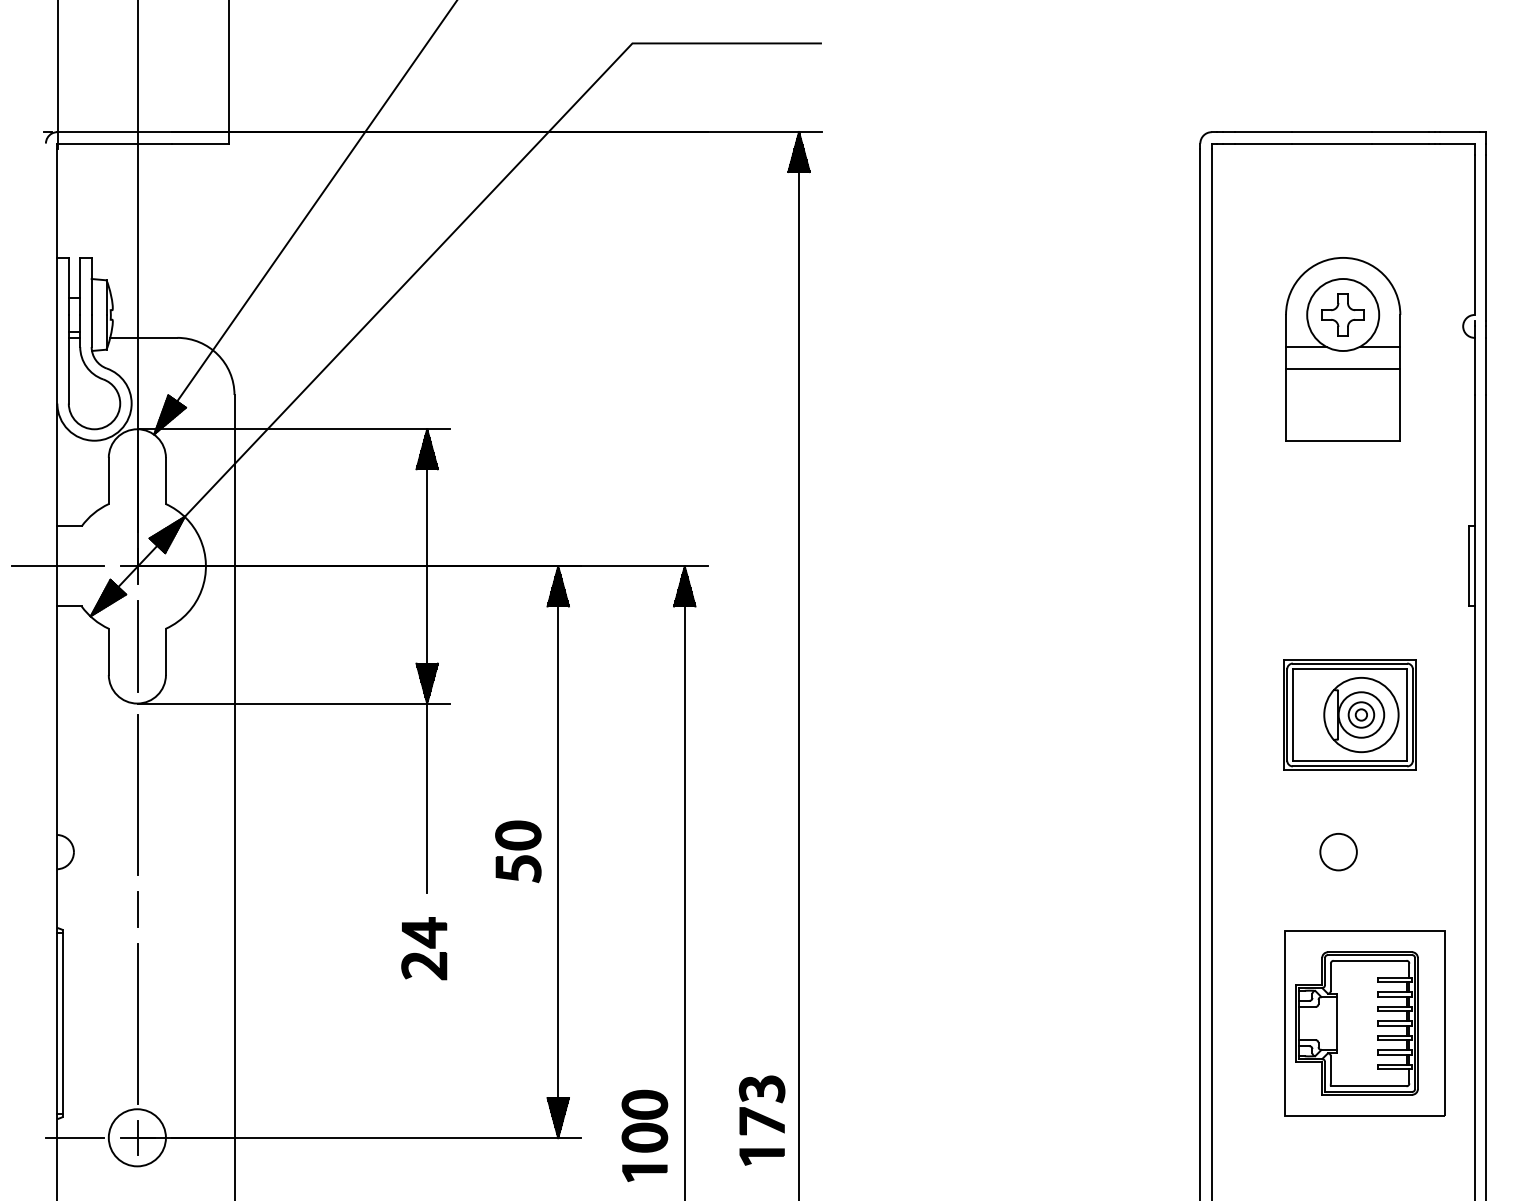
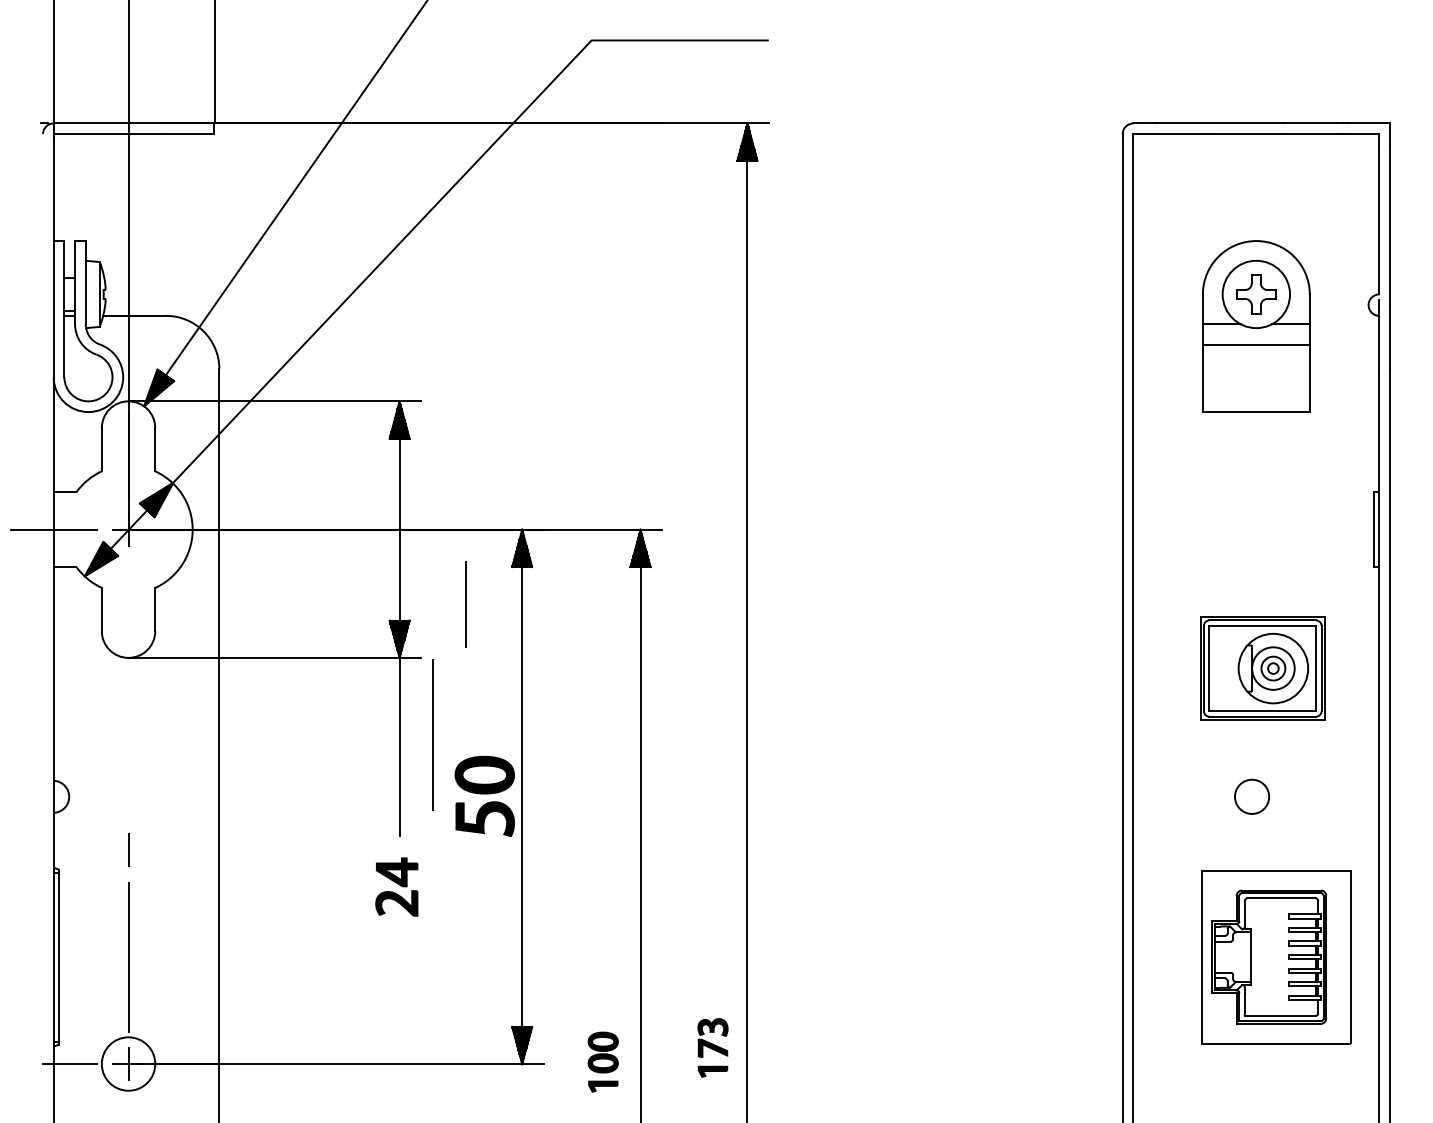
line: (137, 646) -> (465, 604), moved
line: (137, 794) -> (432, 734), moved
part: (518, 851) -> (485, 796), size x1.4
part: (762, 1120) -> (713, 1047), size x0.7
part: (644, 1135) -> (602, 1061), size x0.7

